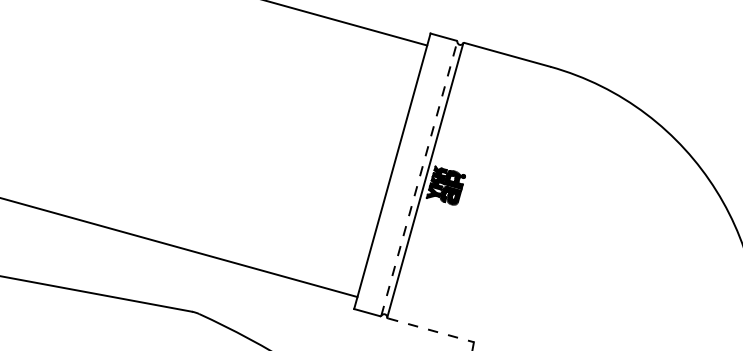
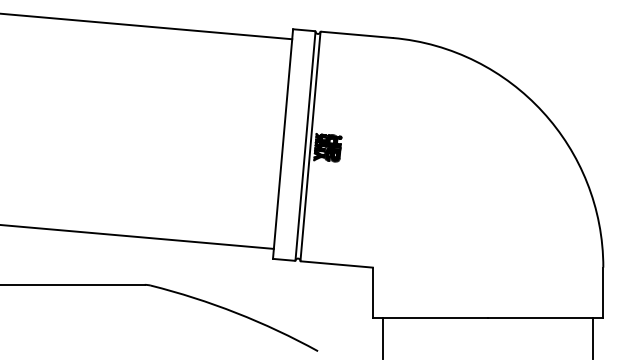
line: (419, 179) -> (305, 146), dashed -> solid
line: (431, 330) -> (337, 264), dashed -> solid

